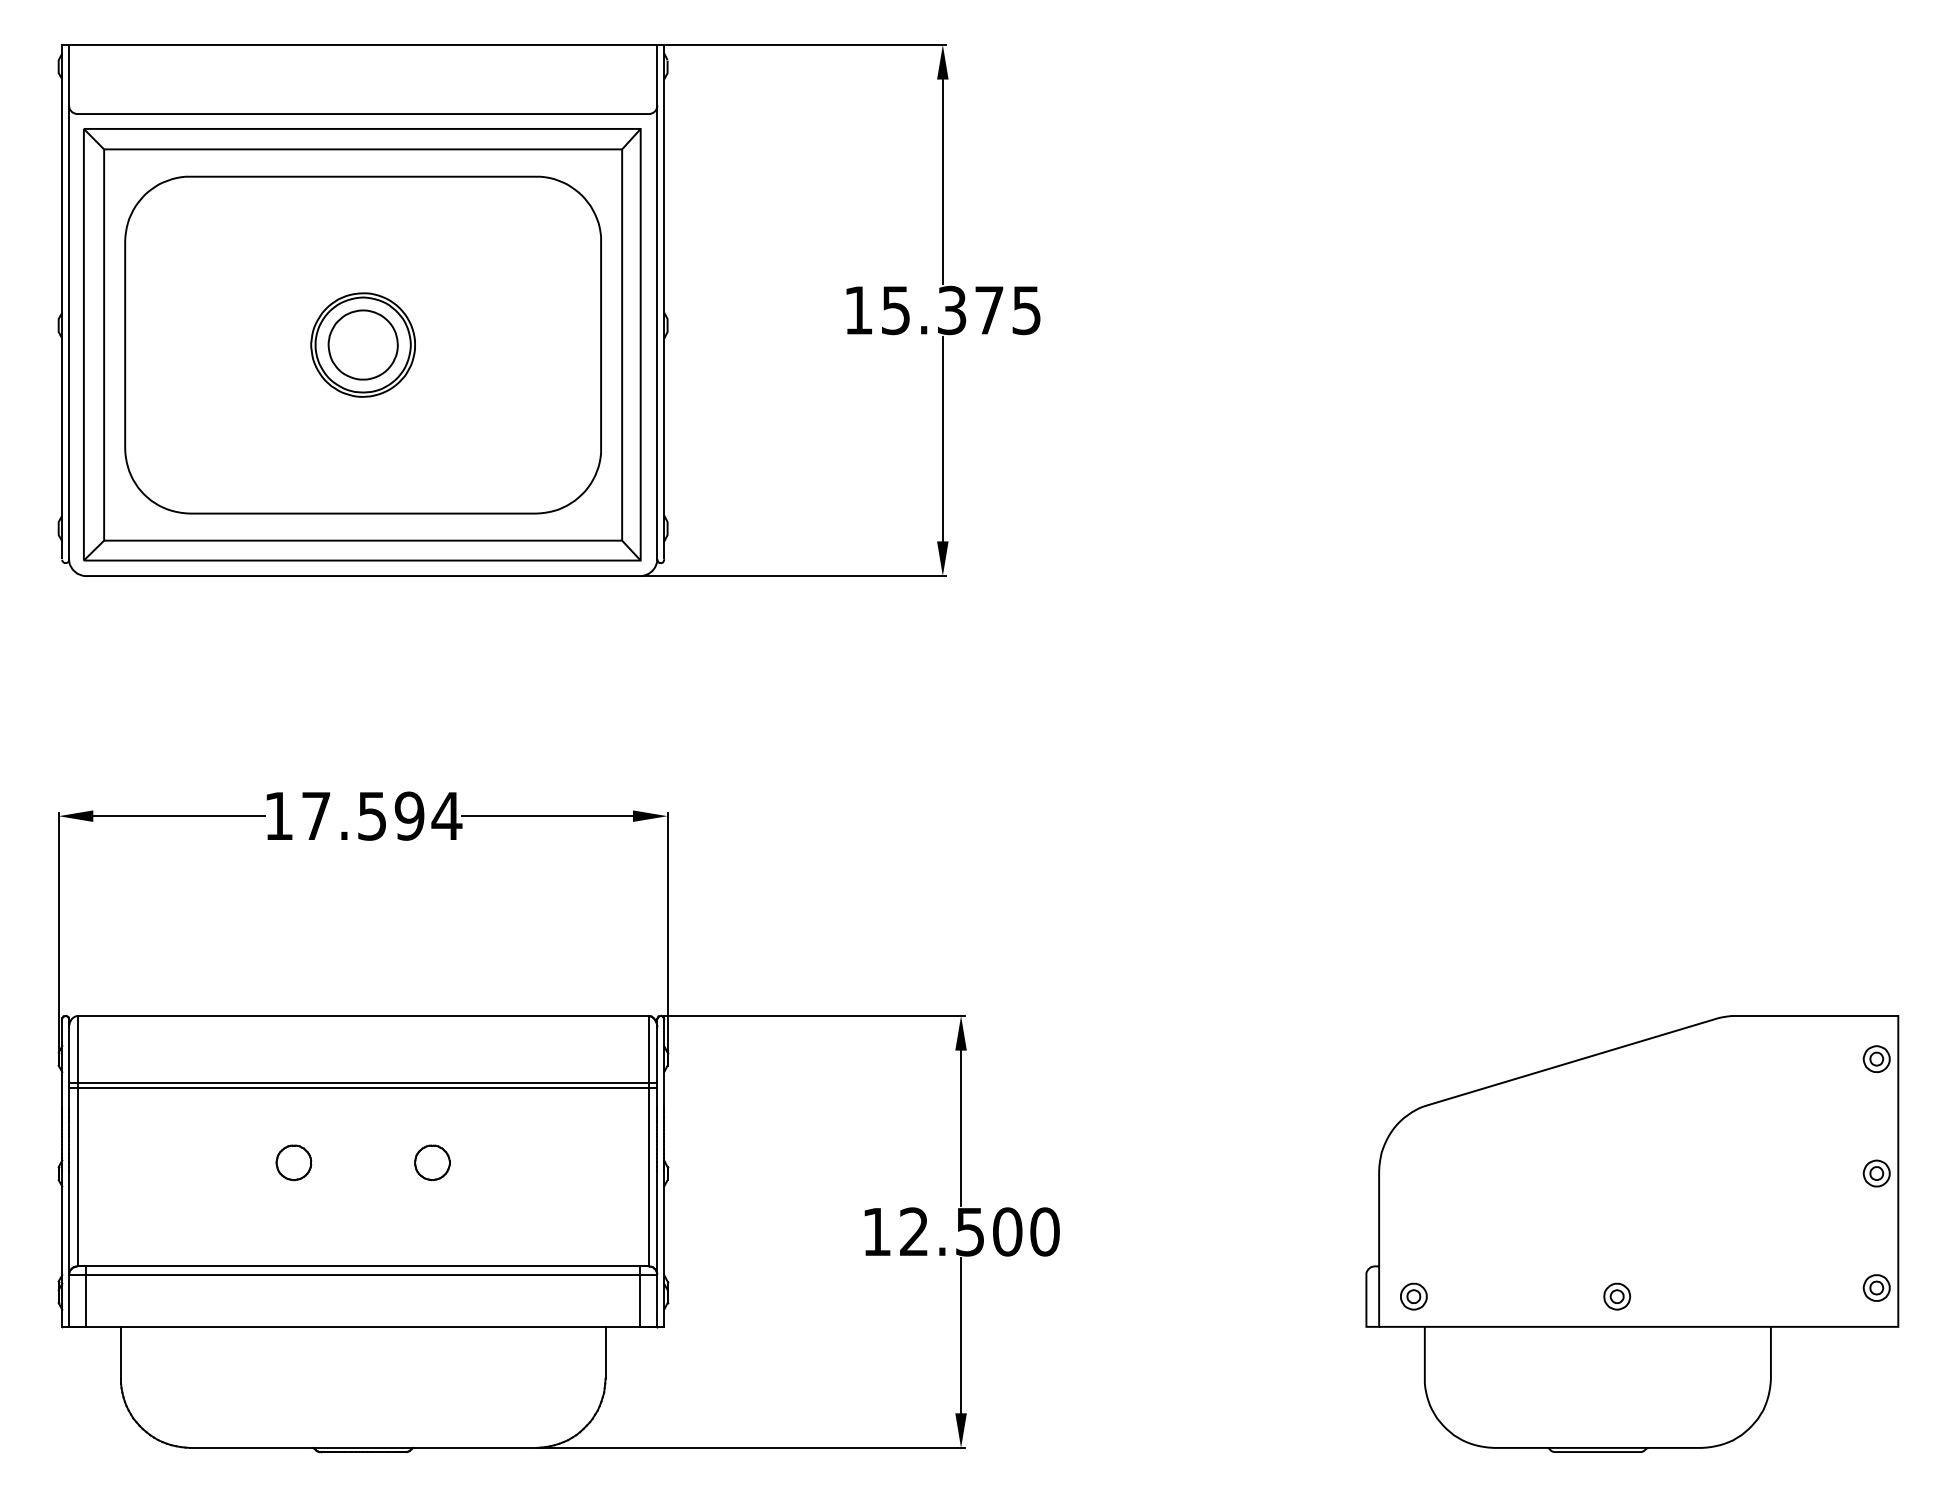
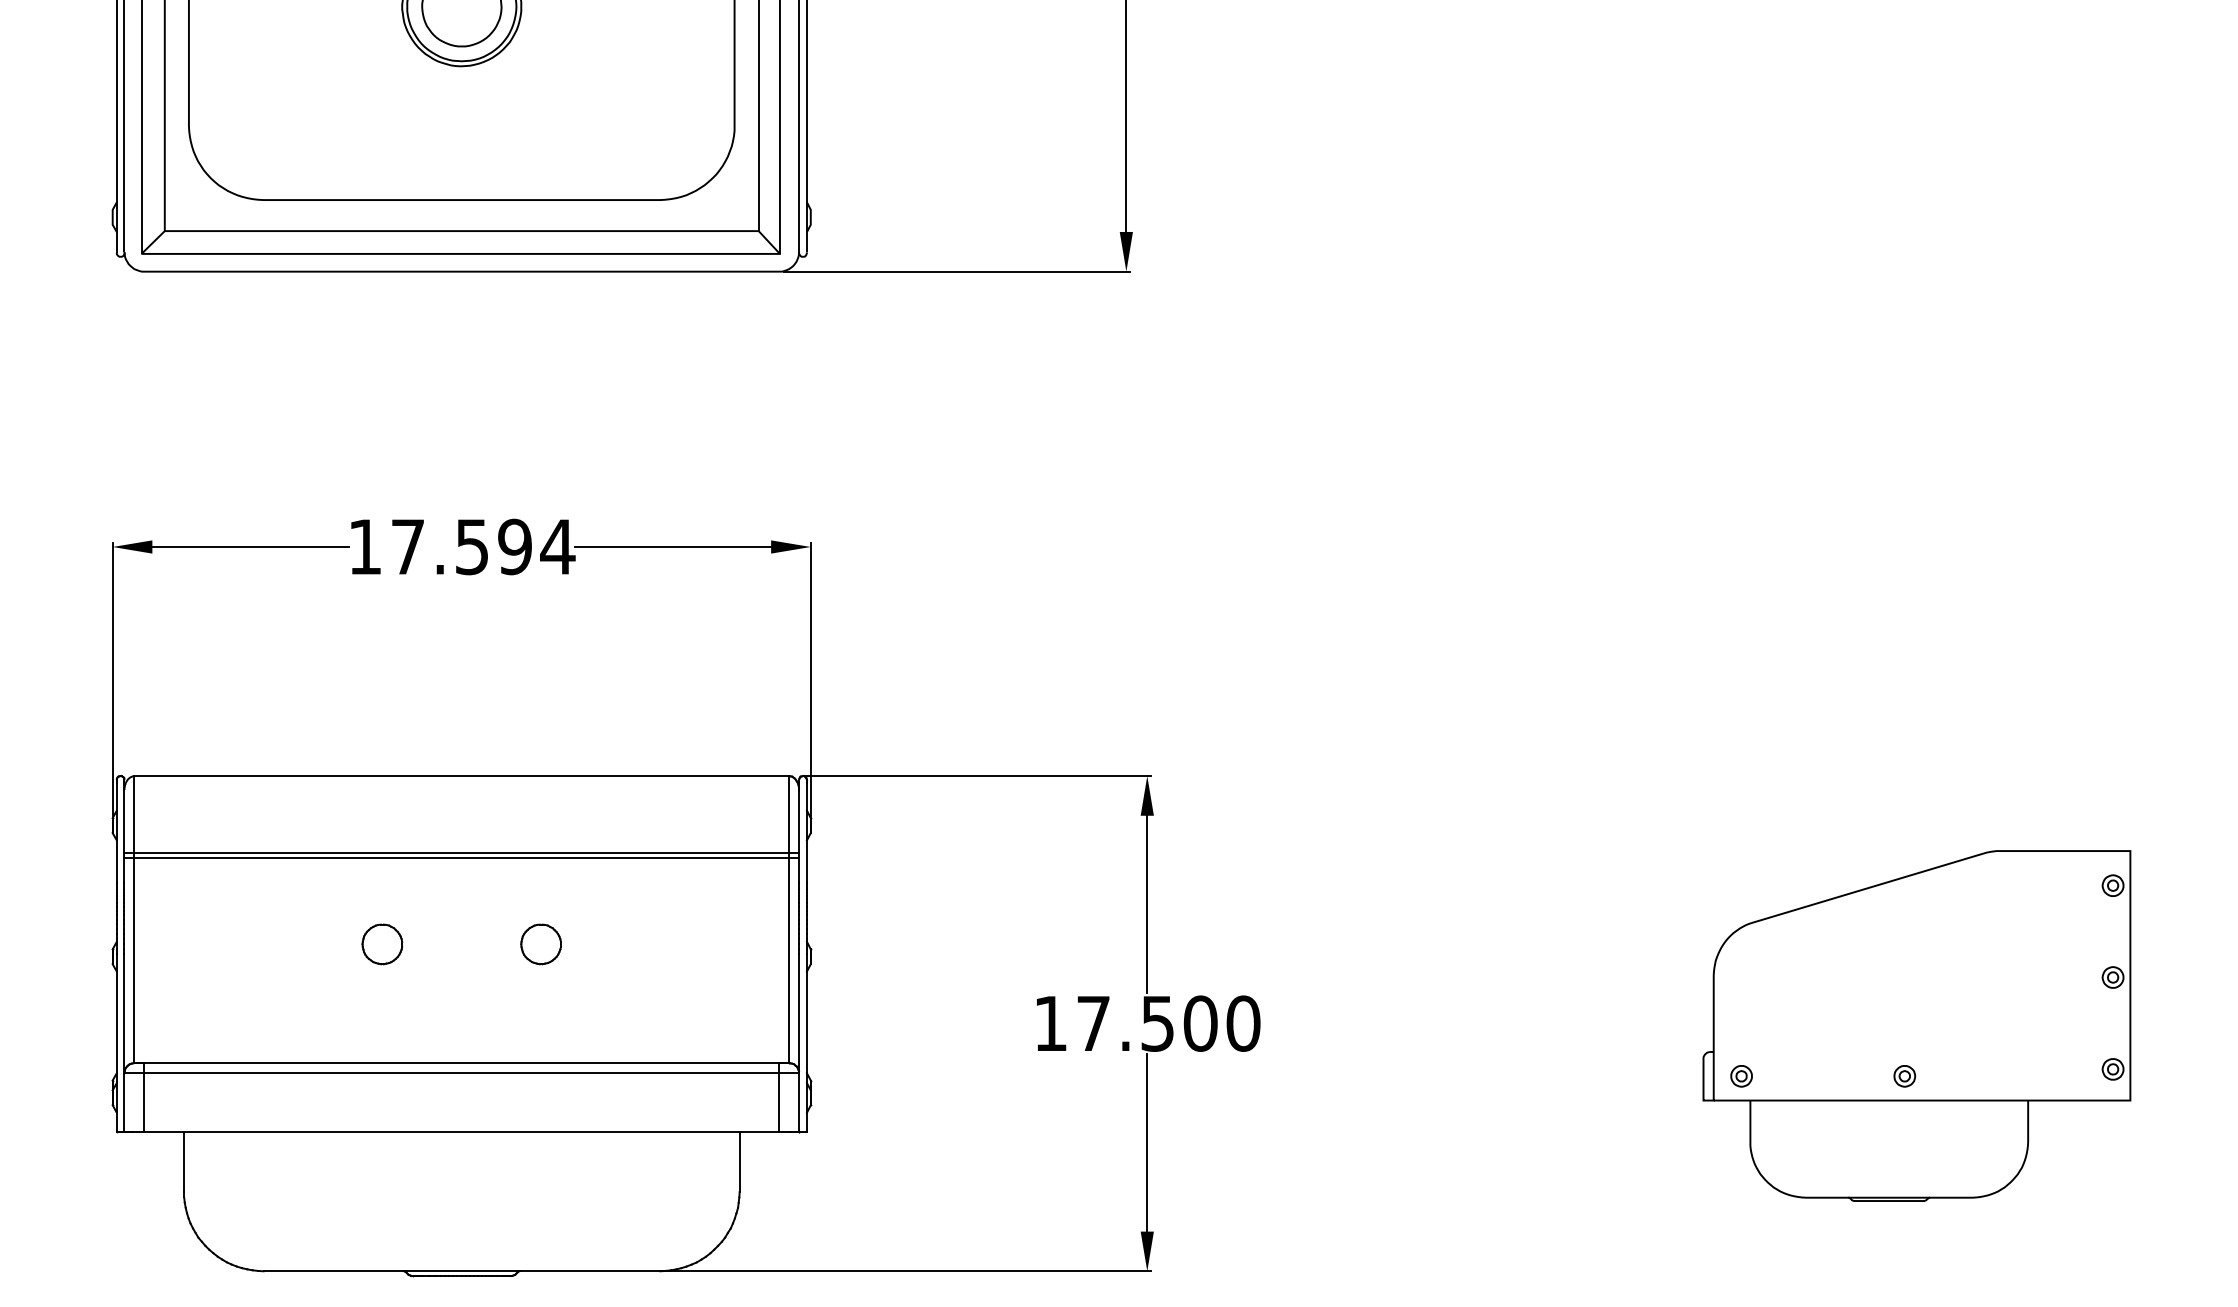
text: (913, 1231) -> (1092, 1023), 12.500 -> 17.500
part: (1632, 1233) -> (1917, 1025), size x0.7

